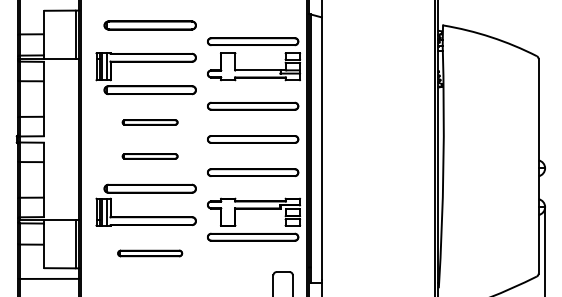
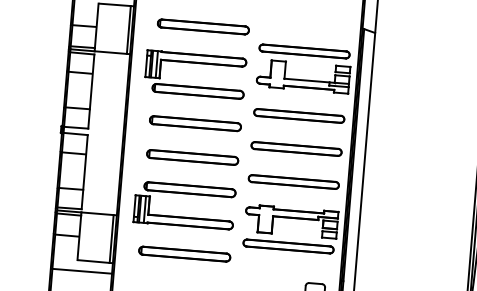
part: (149, 122) -> (194, 123), size x1.67
part: (149, 156) -> (191, 157), size x1.67
part: (149, 253) -> (183, 254), size x1.43

